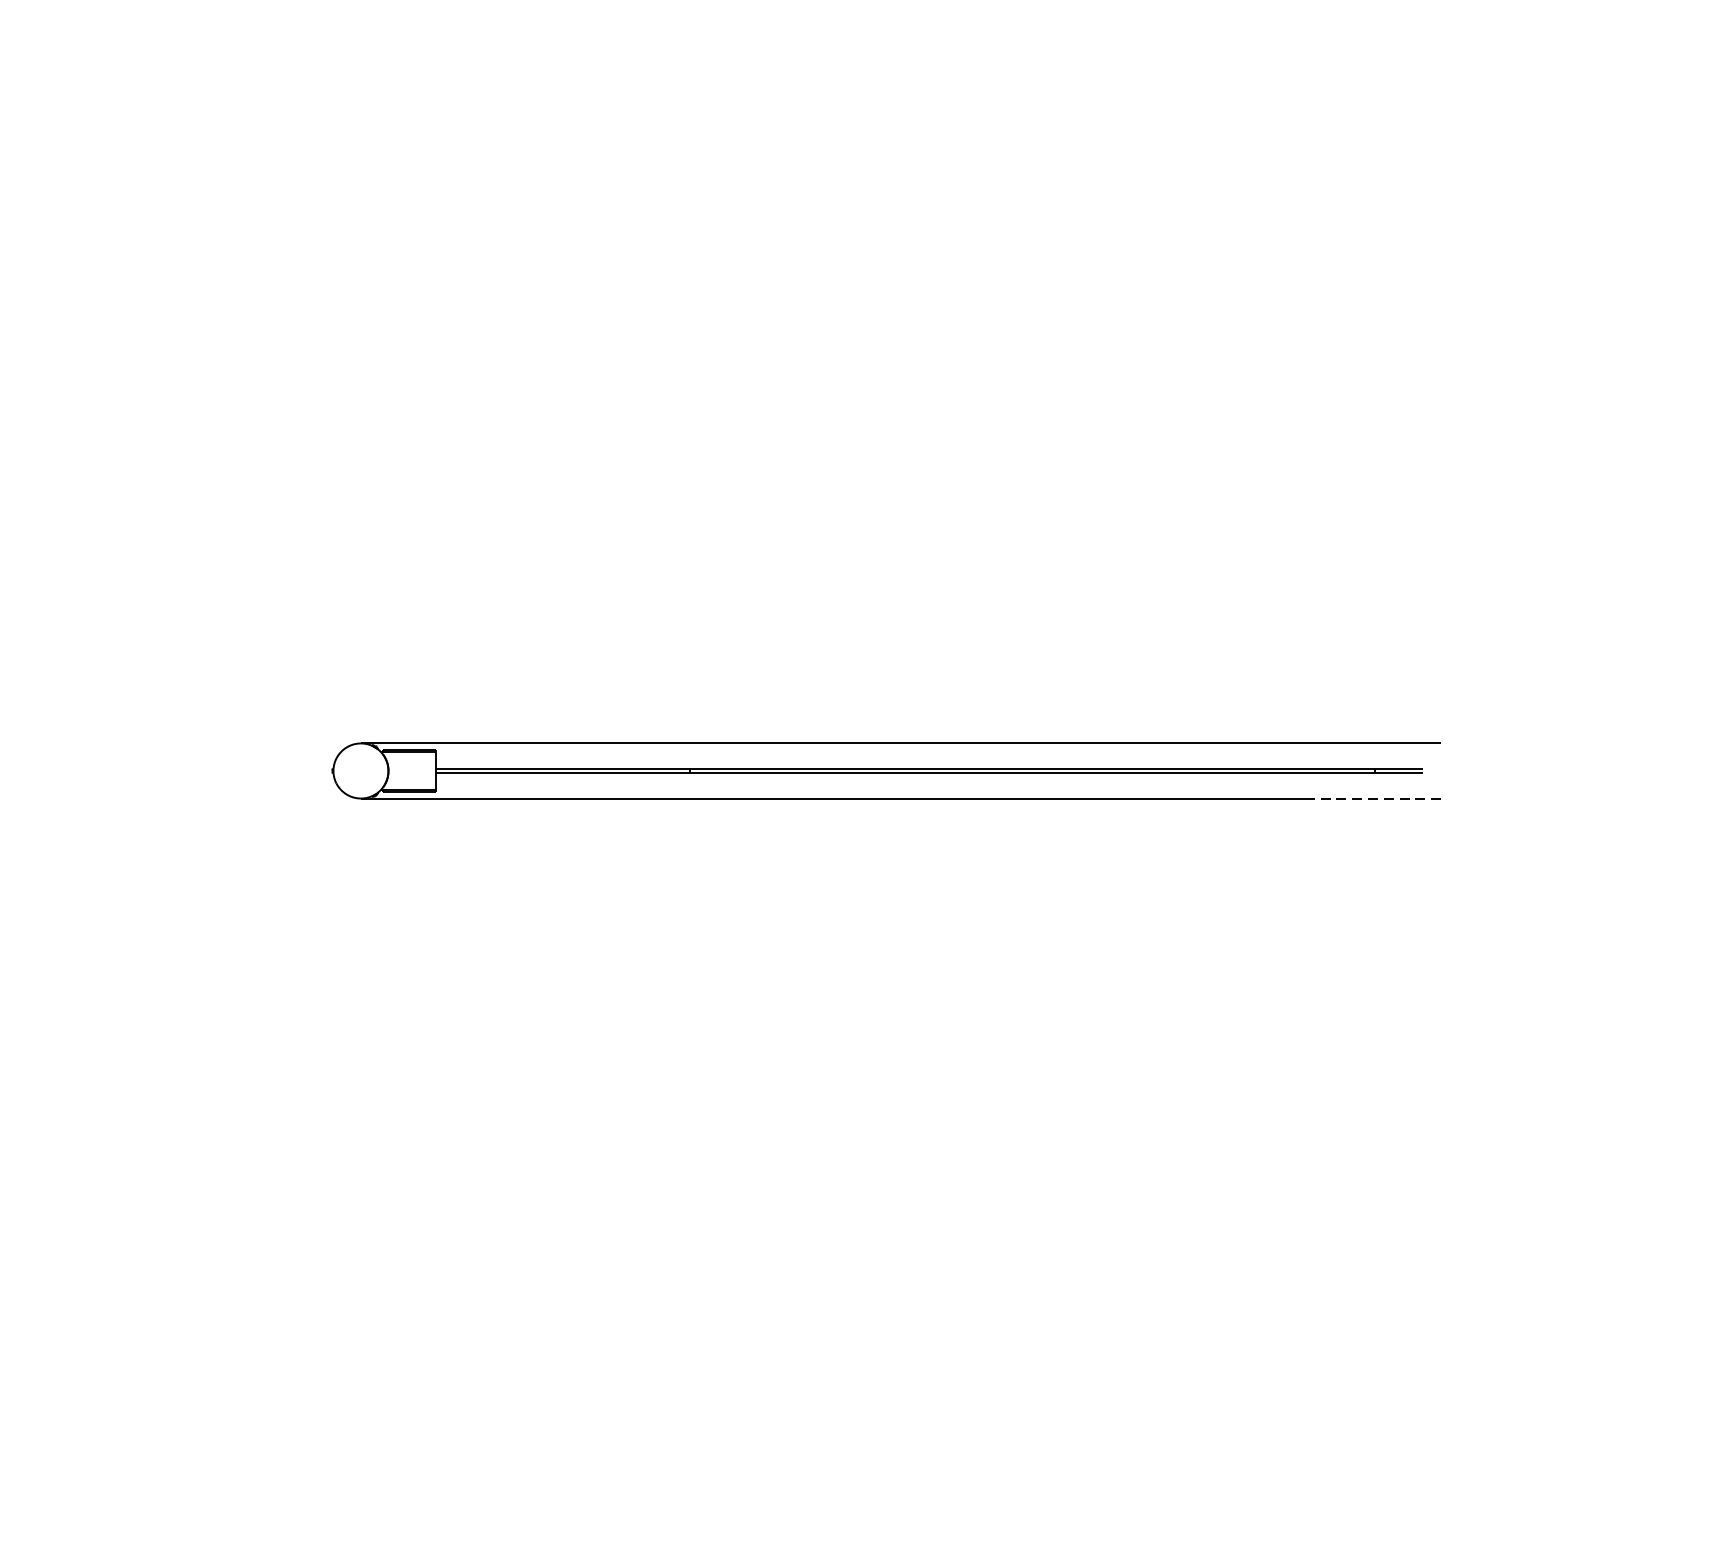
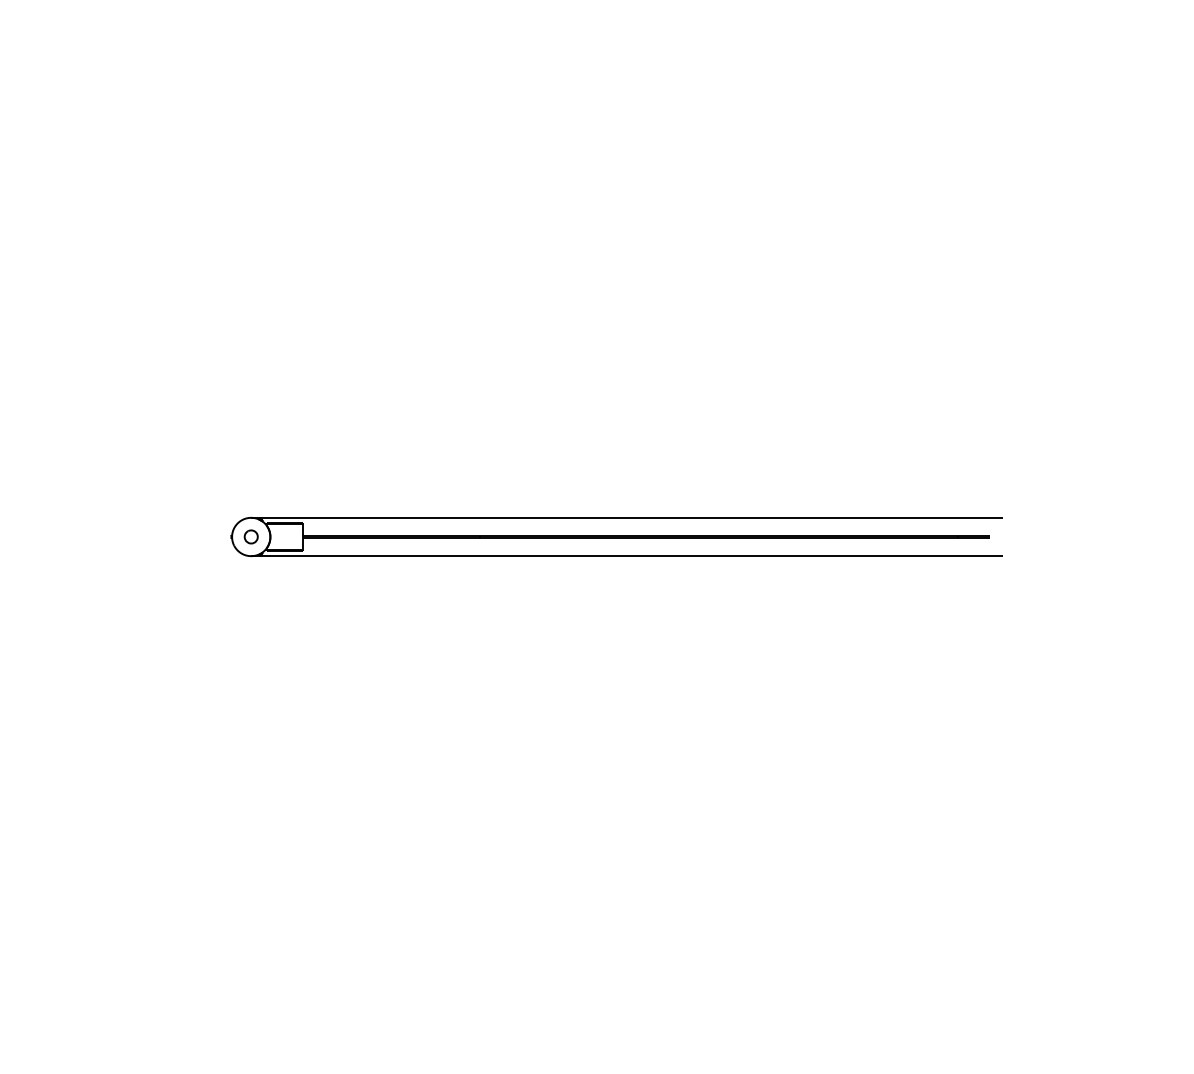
part: (359, 770) -> (250, 536), added
line: (1372, 799) -> (955, 556), dashed -> solid

